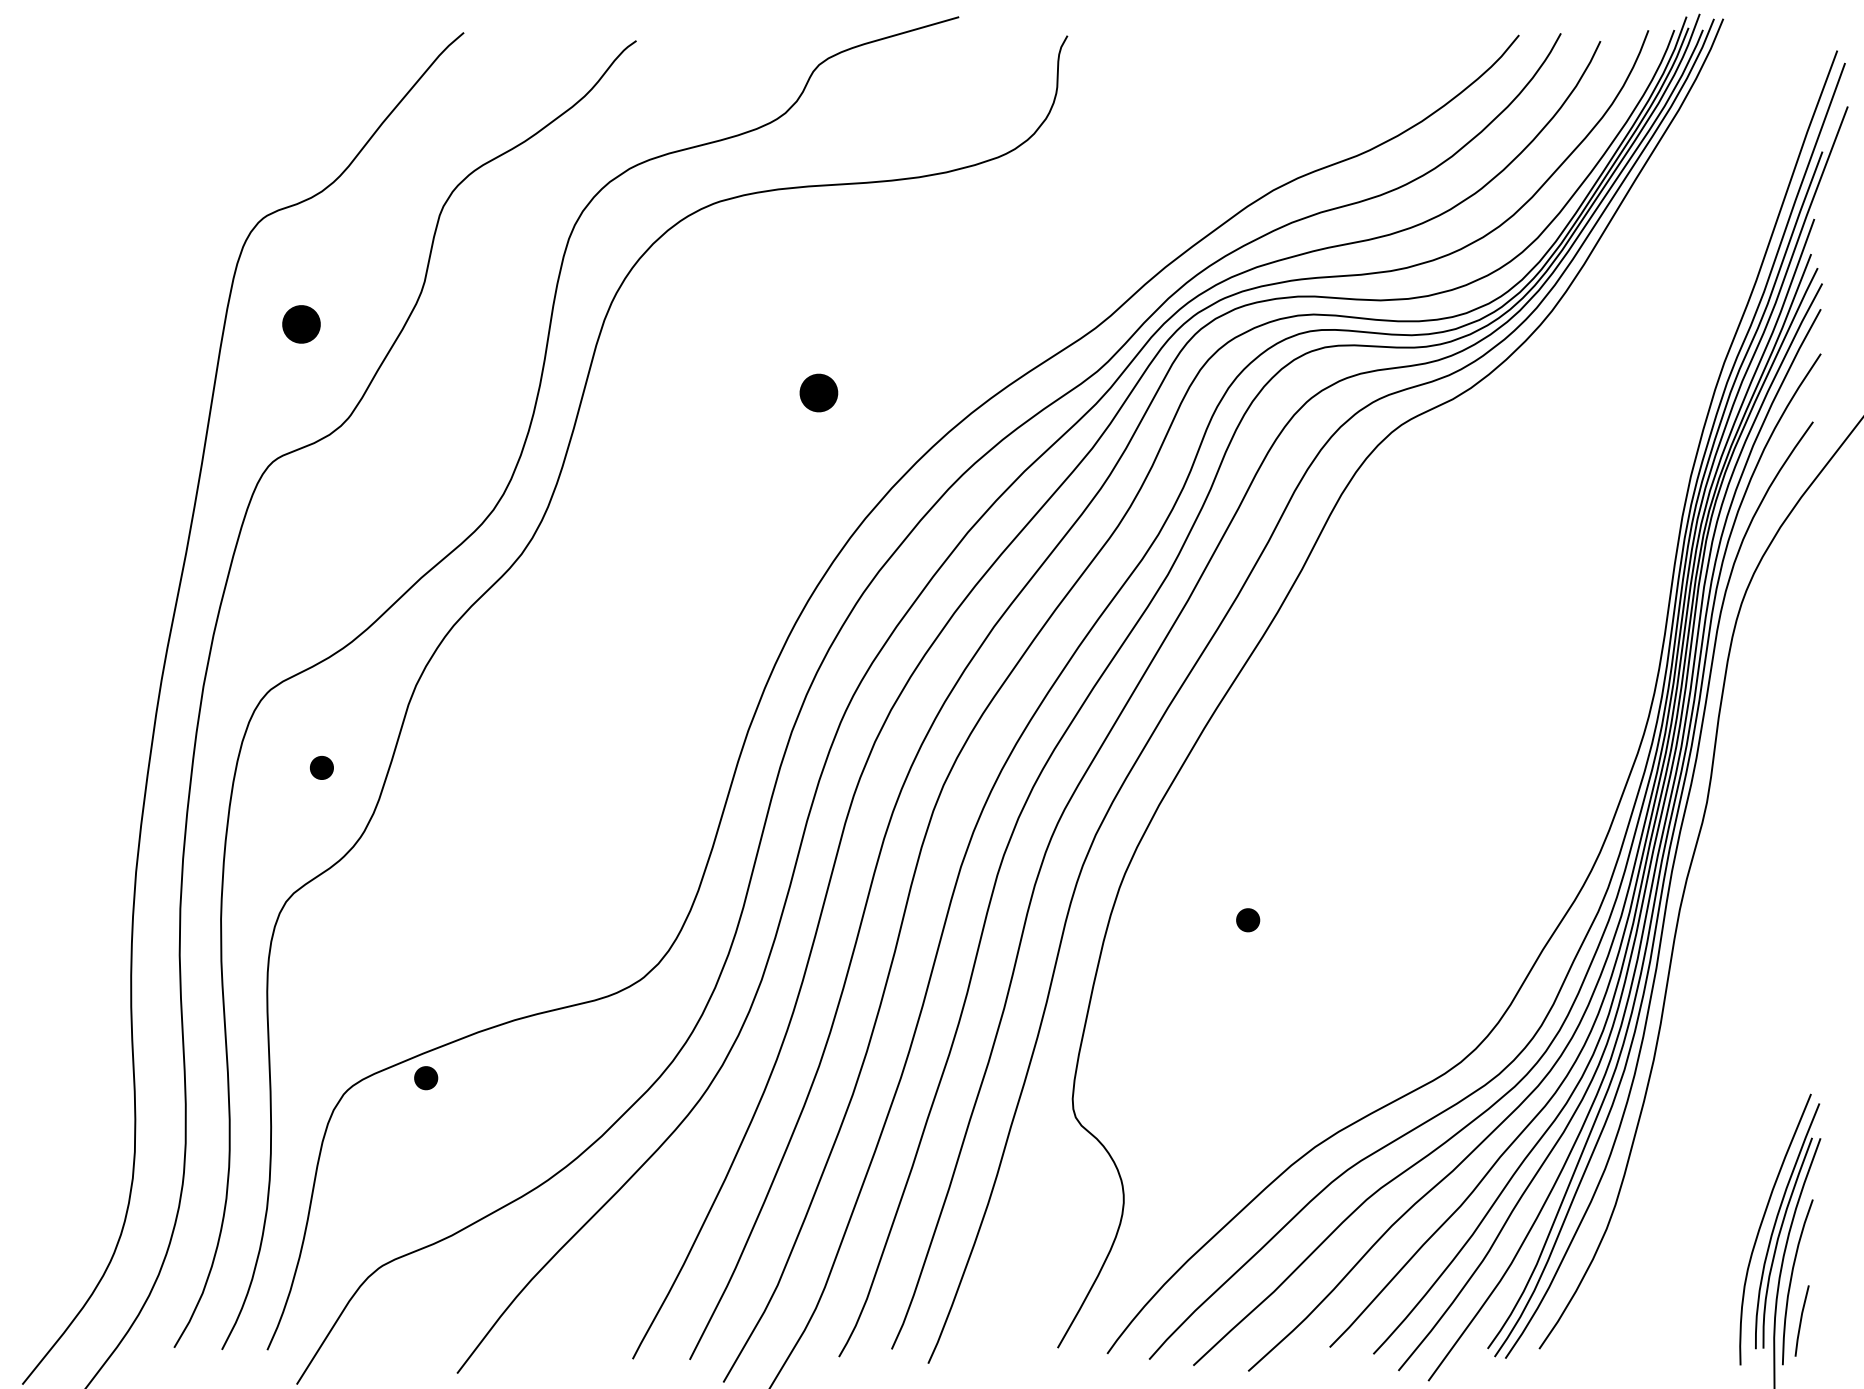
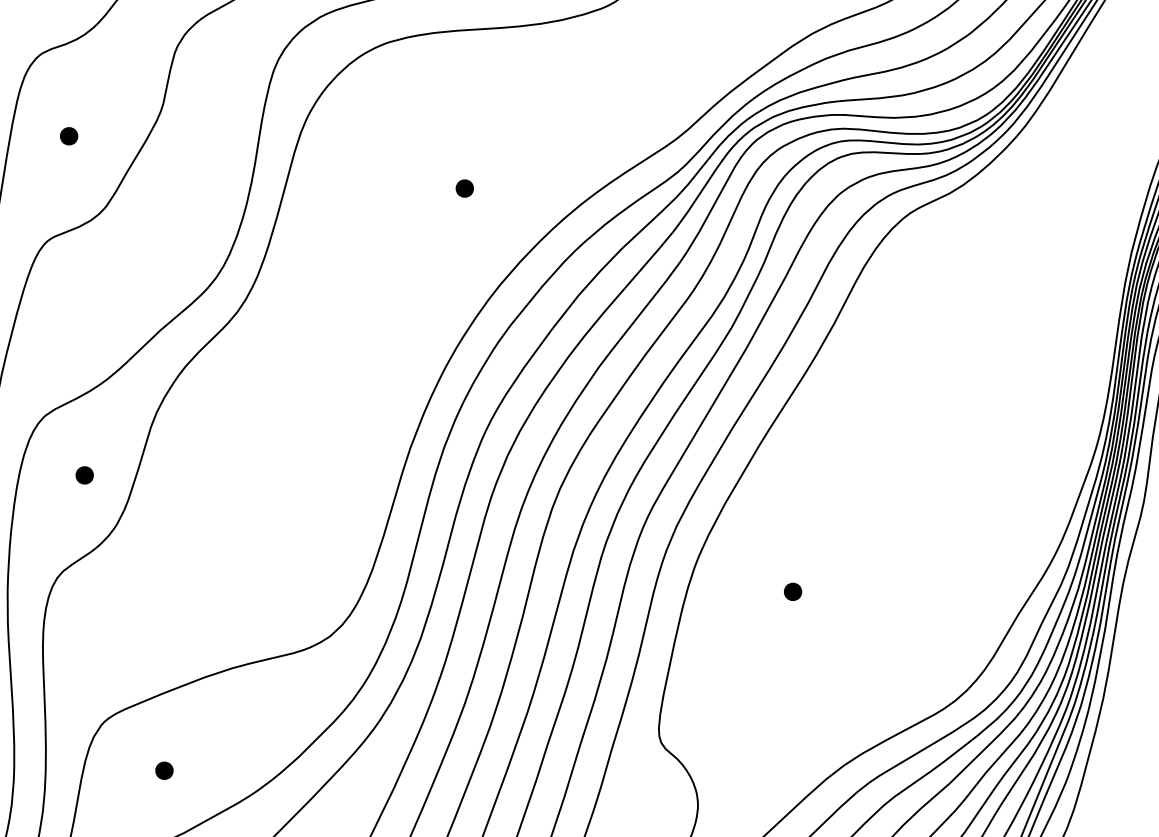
part: (301, 324) -> (69, 136), size x0.62
part: (818, 392) -> (464, 188), size x0.62
part: (426, 1078) -> (164, 771), moved

